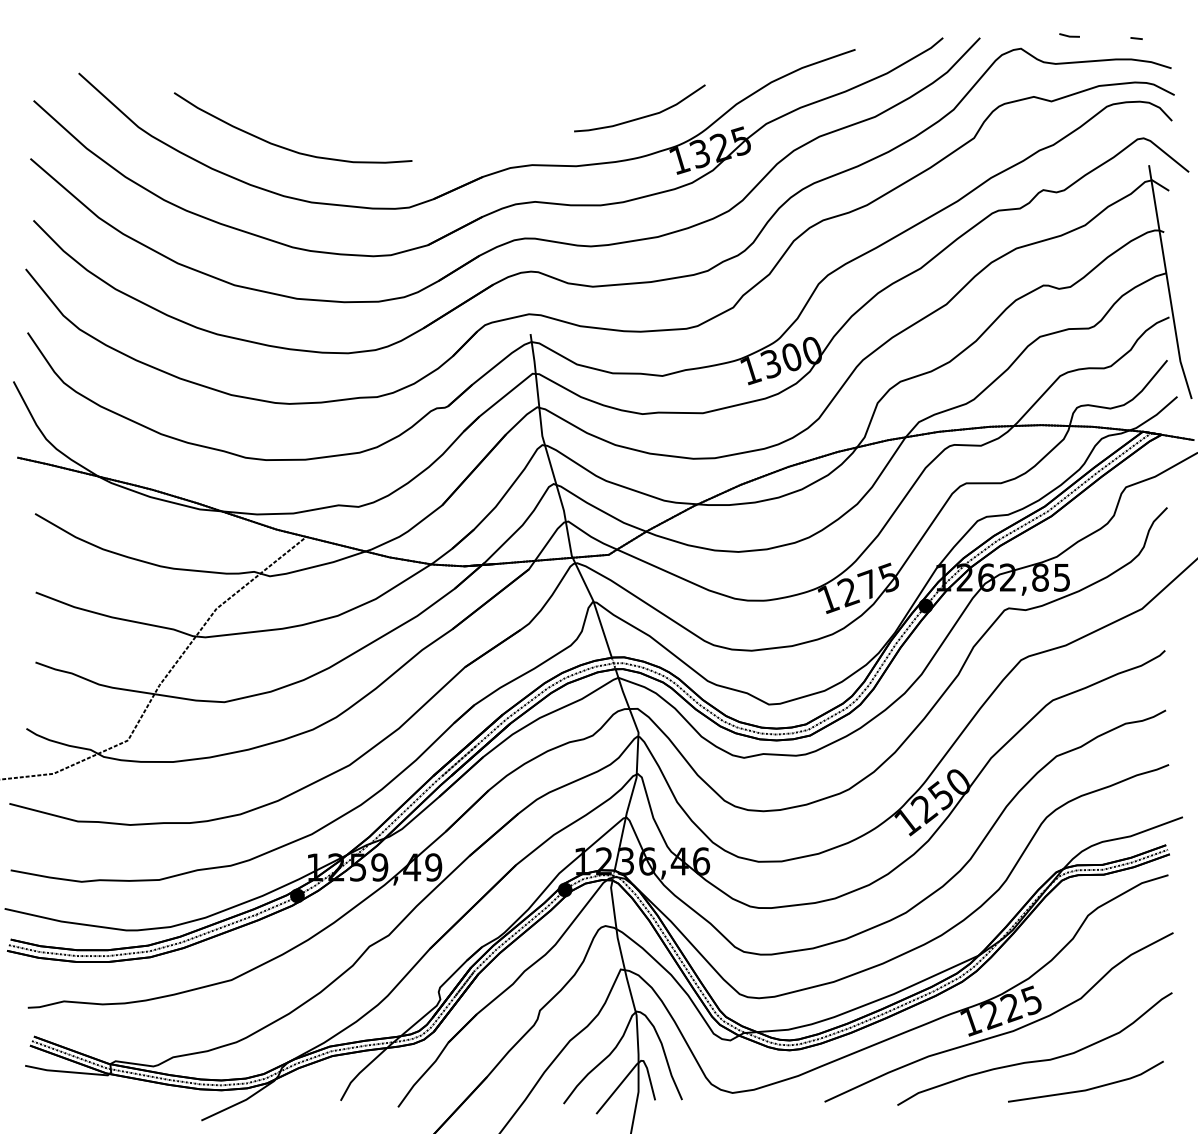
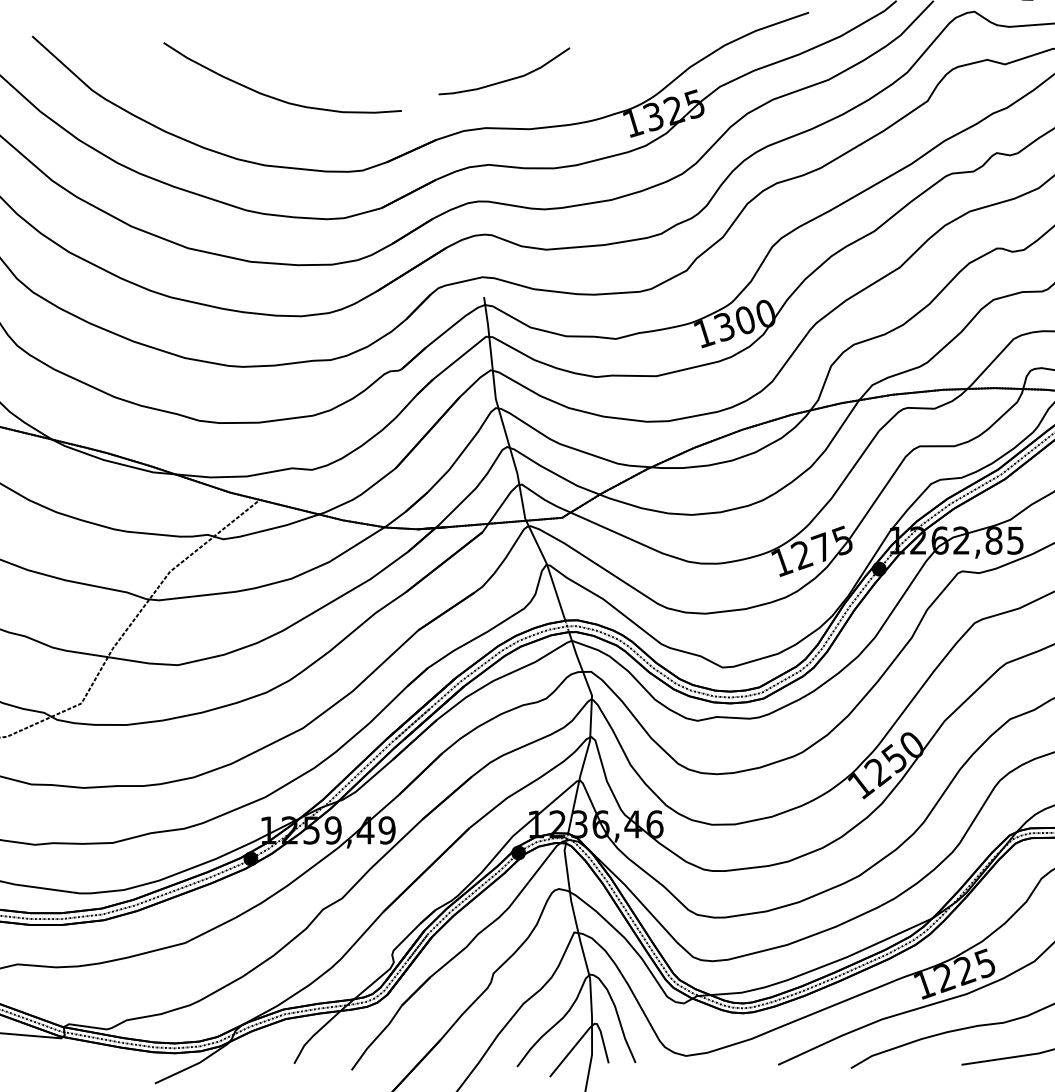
curve: (642, 116) -> (506, 79), moved
curve: (286, 147) -> (275, 97), moved

